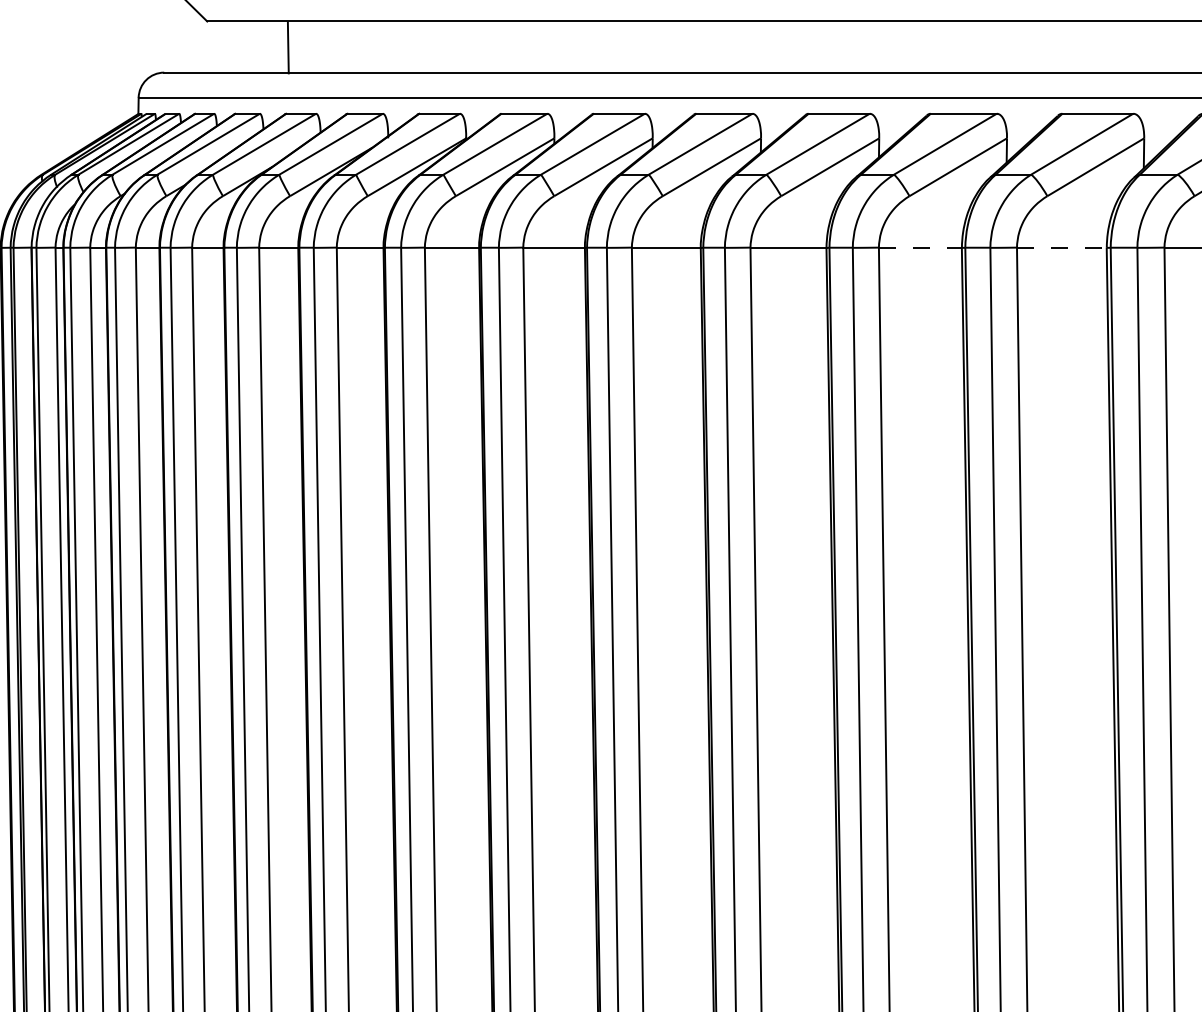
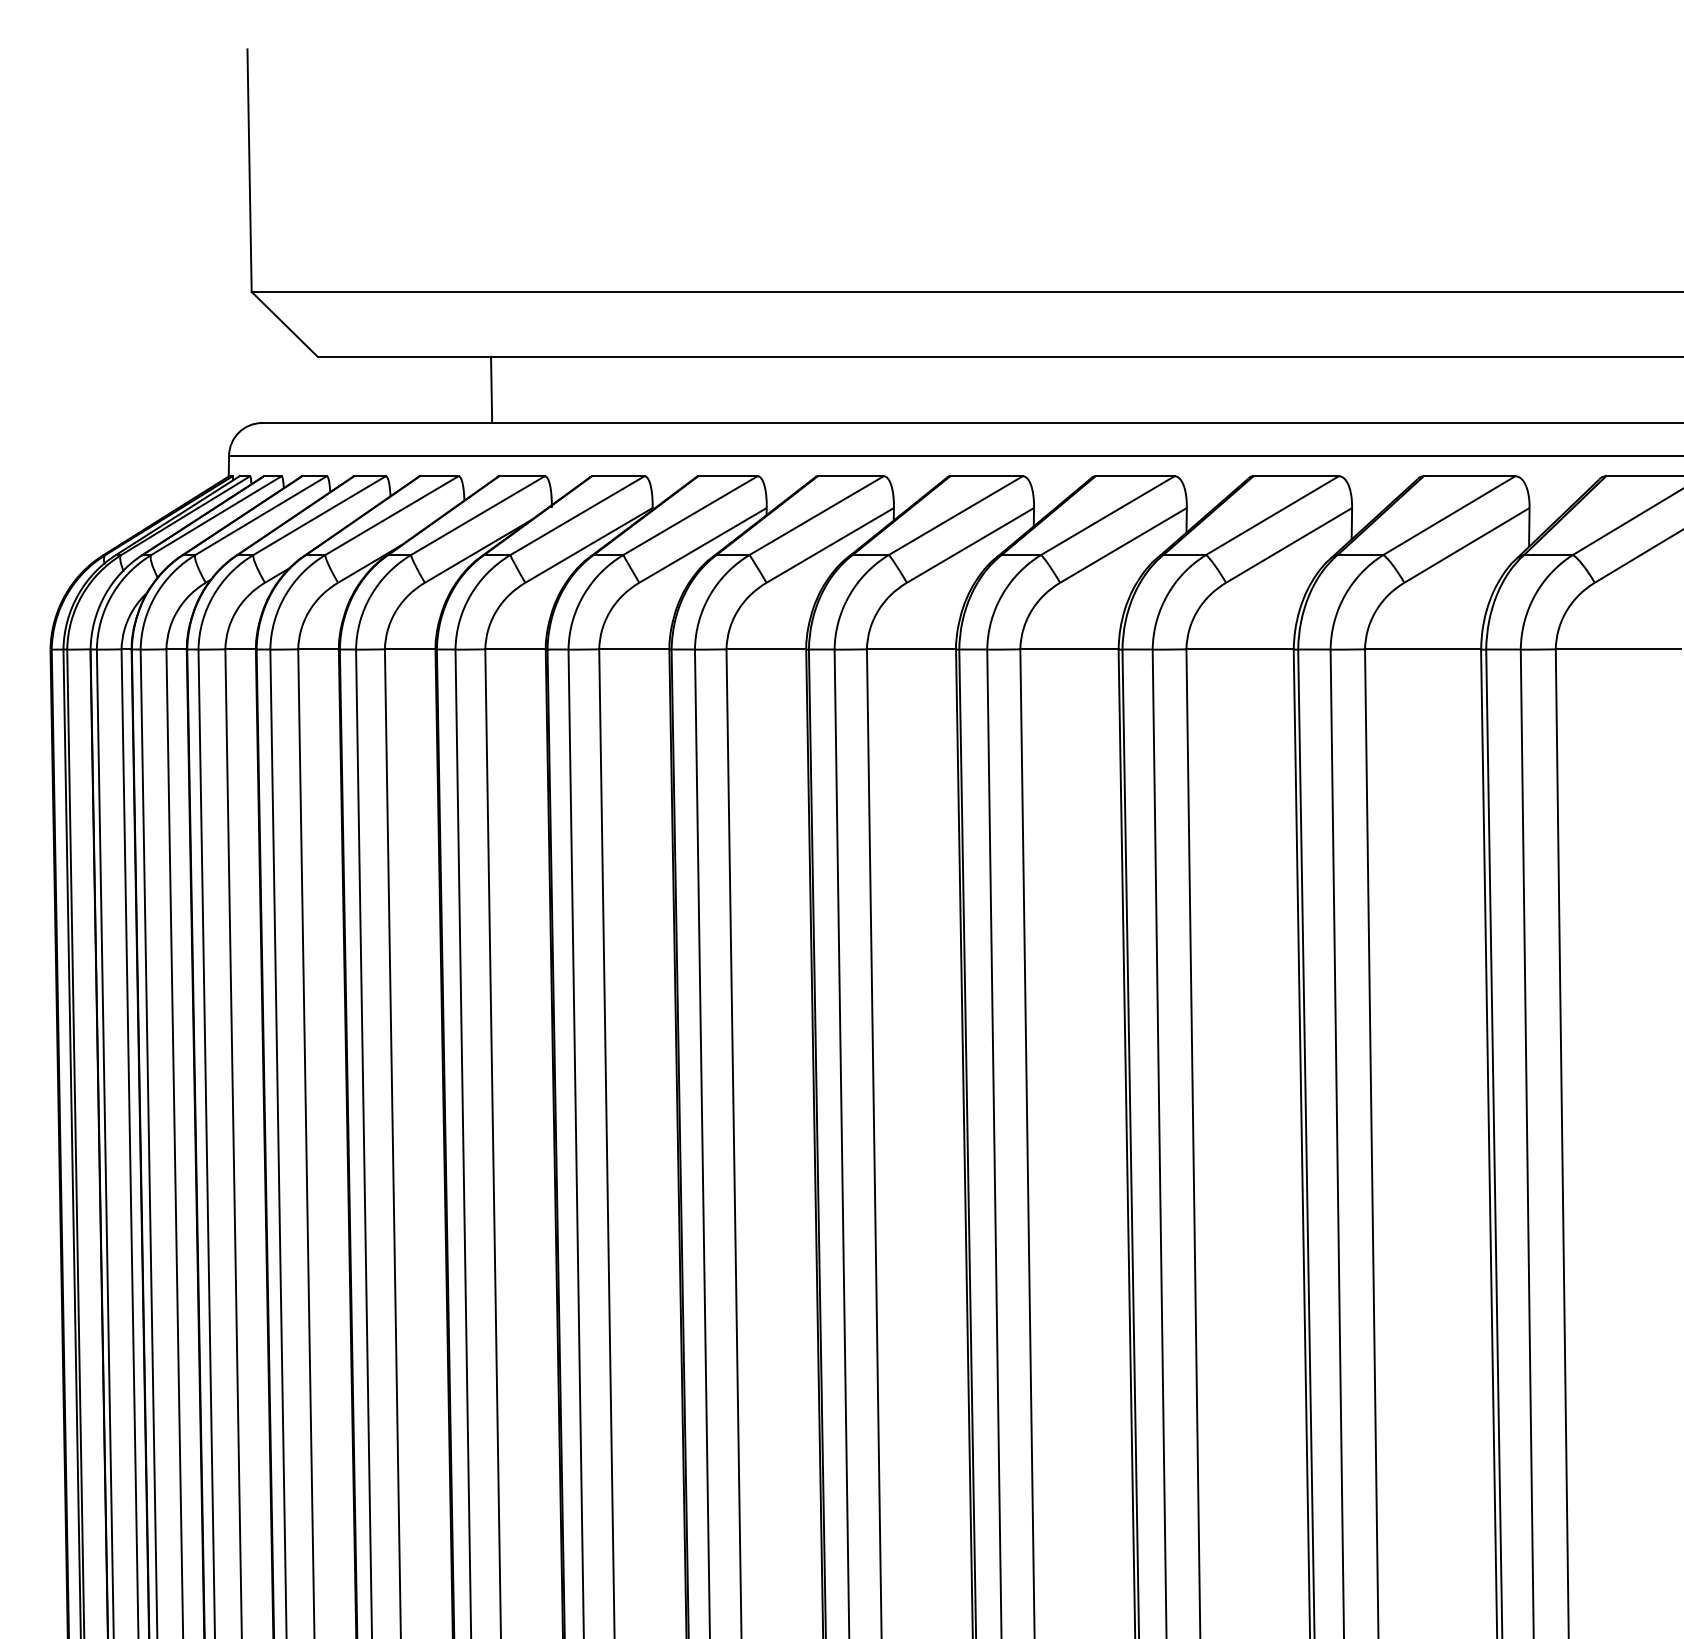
line: (288, 47) -> (491, 389), moved
line: (920, 247) -> (1240, 649), dashed -> solid
line: (1062, 247) -> (1423, 649), dashed -> solid

